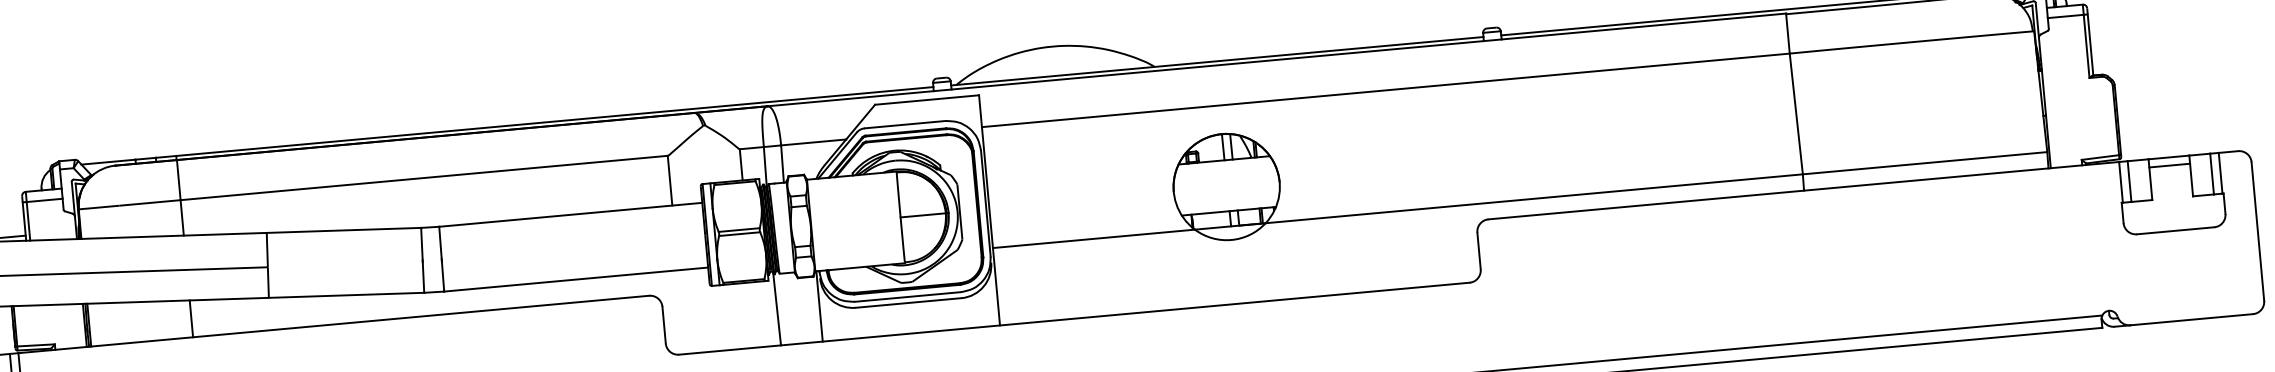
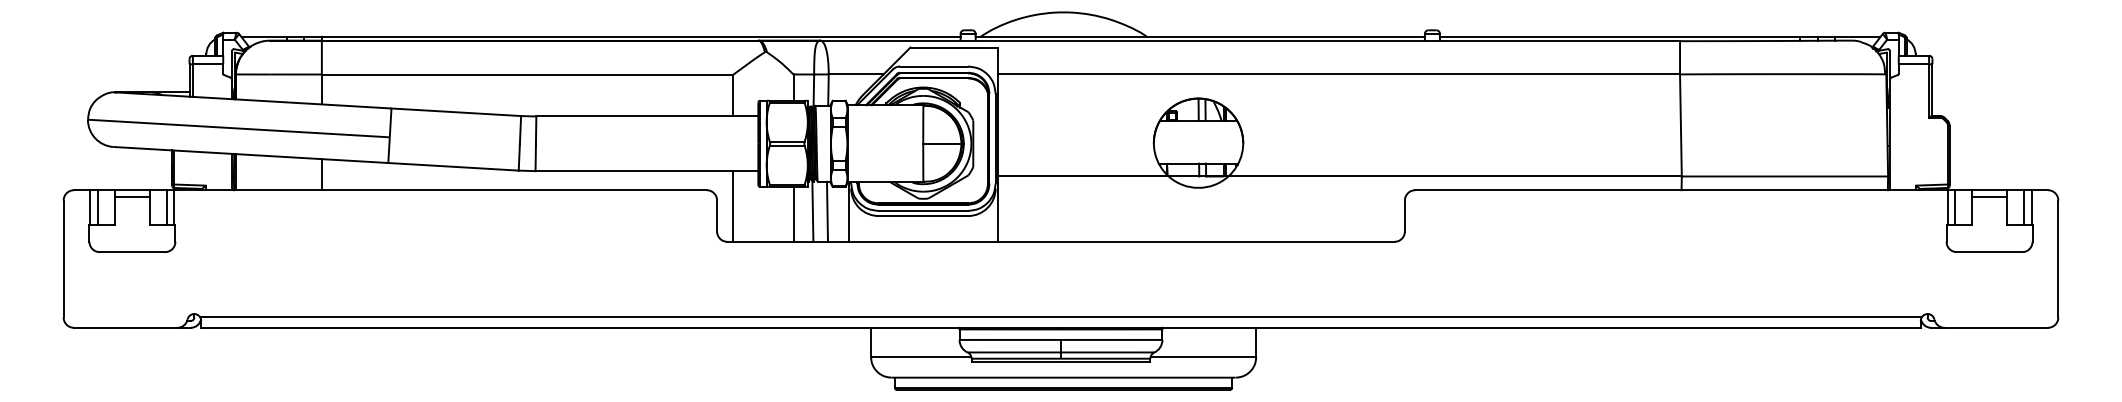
line: (793, 308) -> (826, 211), added
line: (682, 312) -> (733, 206), added
line: (754, 313) -> (793, 213), added

